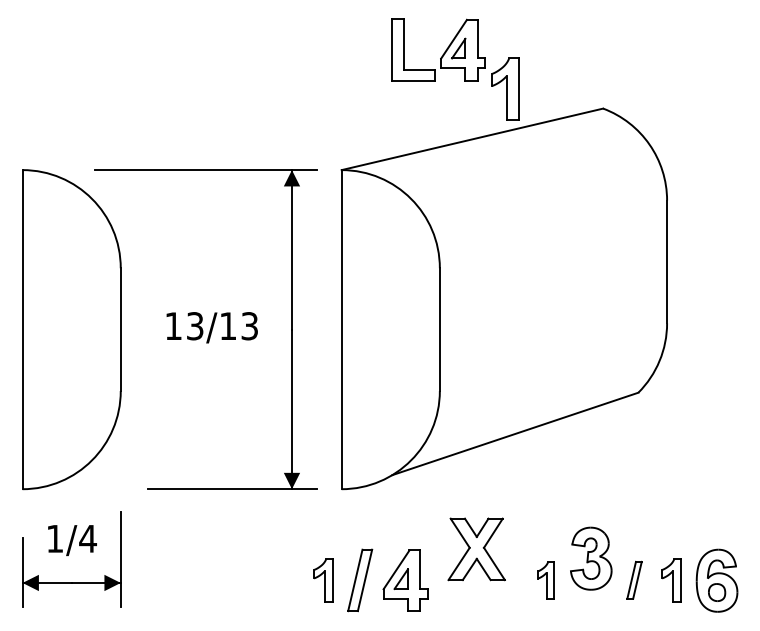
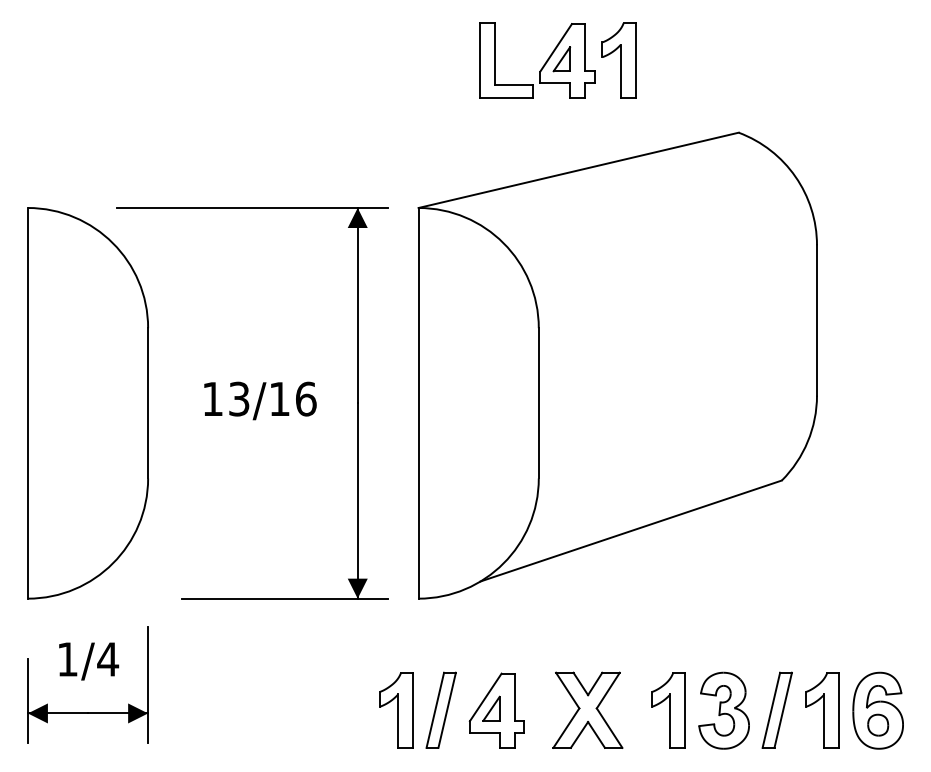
part: (504, 88) -> (618, 60), moved
text: (250, 325) -> (306, 398), 13/13 -> 13/16
part: (476, 548) -> (587, 709), moved
part: (590, 558) -> (723, 710), moved
part: (634, 579) -> (776, 709), size x1.67
part: (323, 580) -> (396, 710), size x1.43
part: (545, 580) -> (668, 710), size x1.67
part: (671, 580) -> (822, 710), size x1.43

